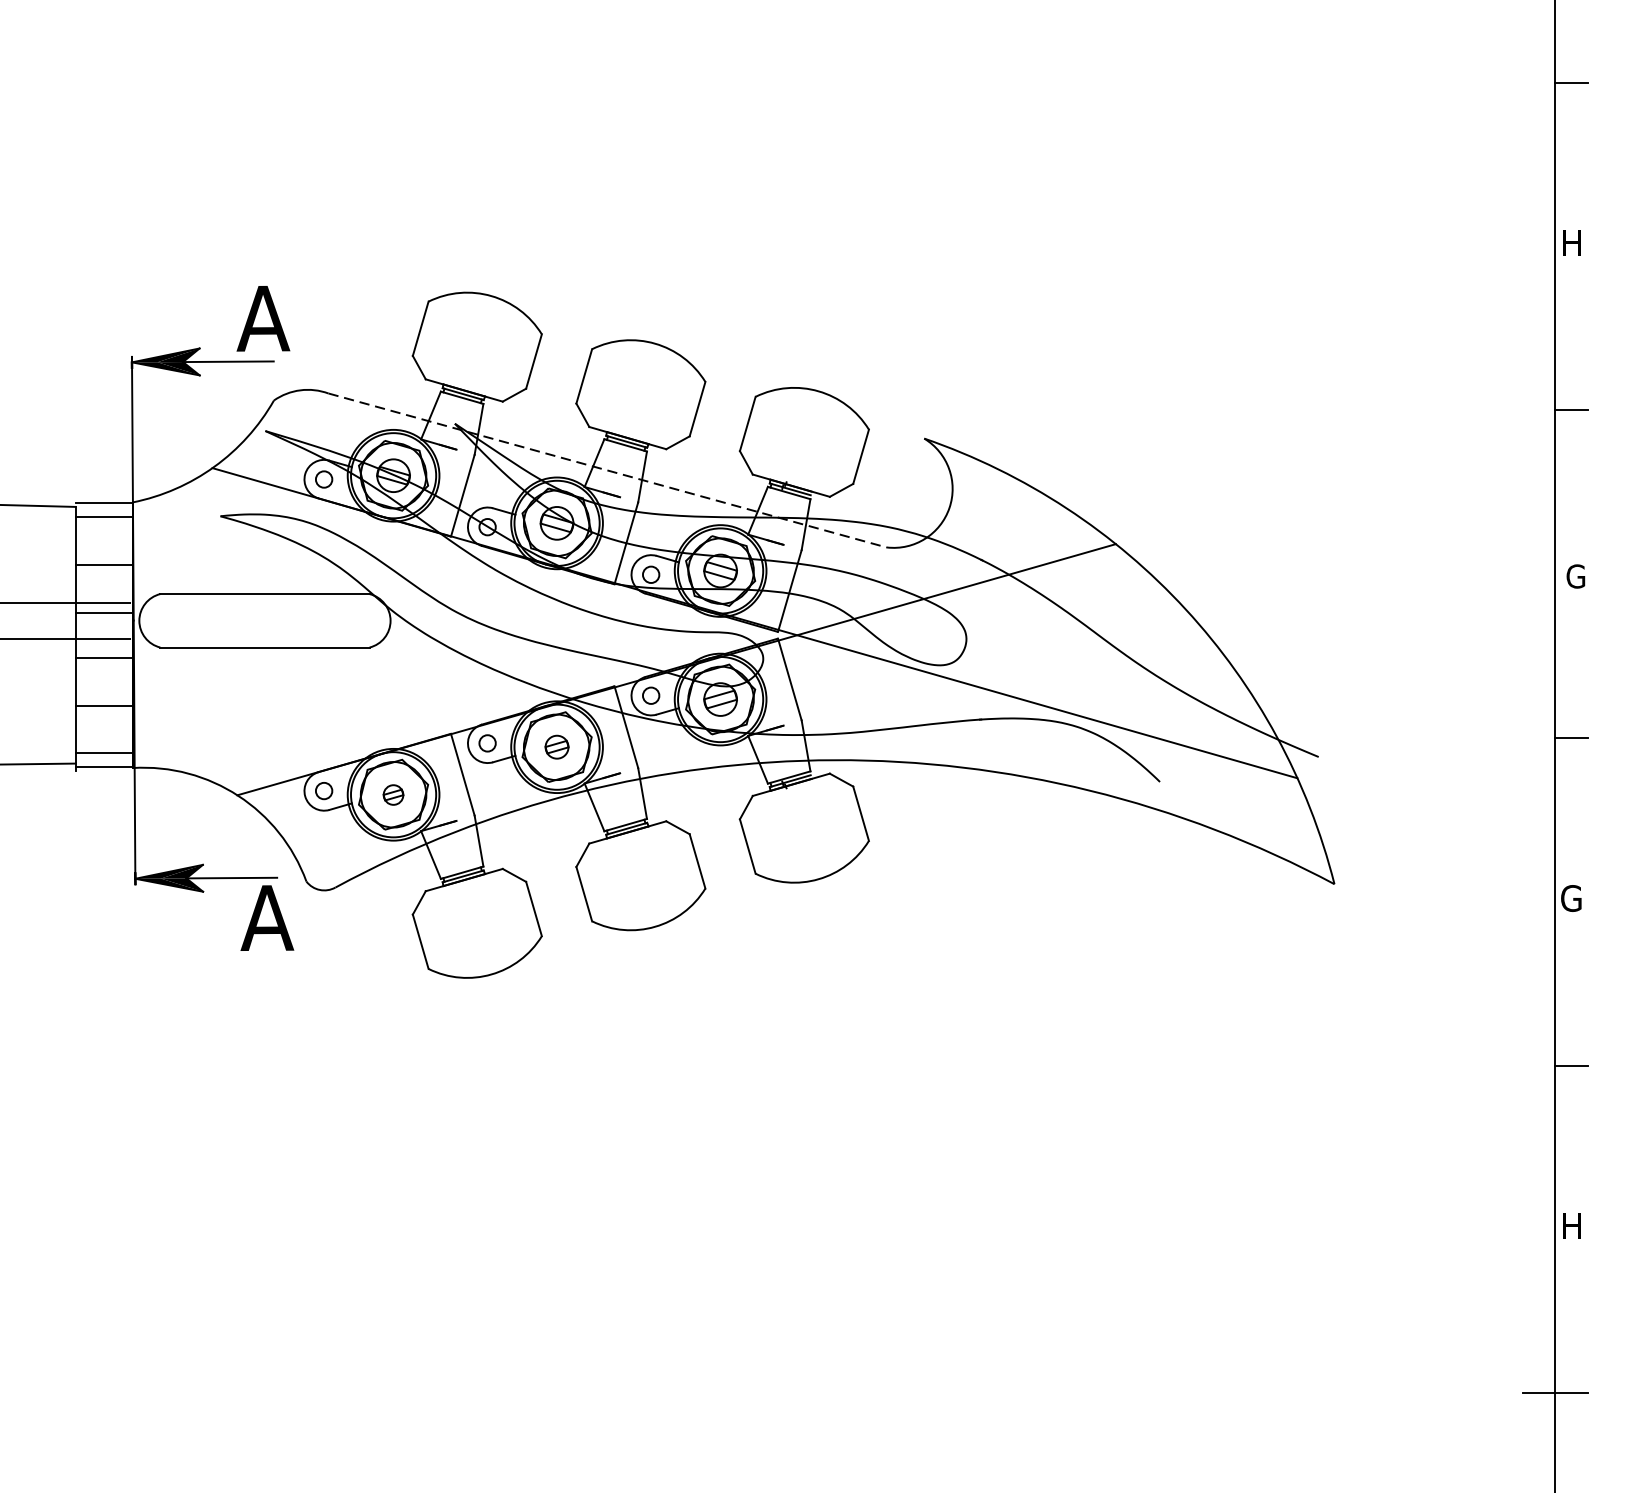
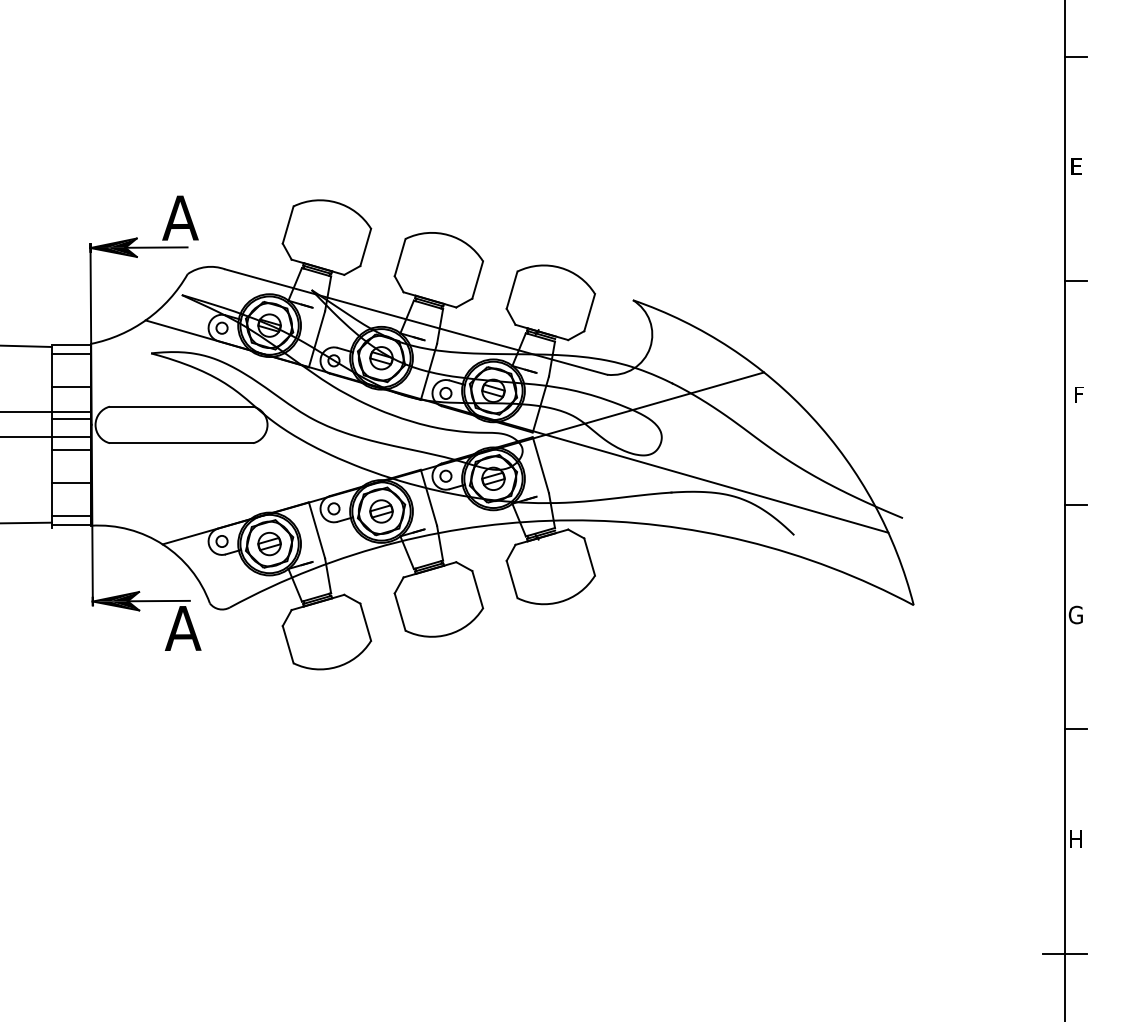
text: (1570, 243) -> (1075, 166), H -> E
line: (608, 471) -> (416, 322), dashed -> solid
text: (1575, 576) -> (1078, 394), G -> F
part: (557, 747) -> (381, 511), size x1.43
part: (393, 795) -> (269, 544), size x1.67

